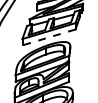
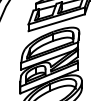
line: (49, 37) -> (57, 22), dashed -> solid

